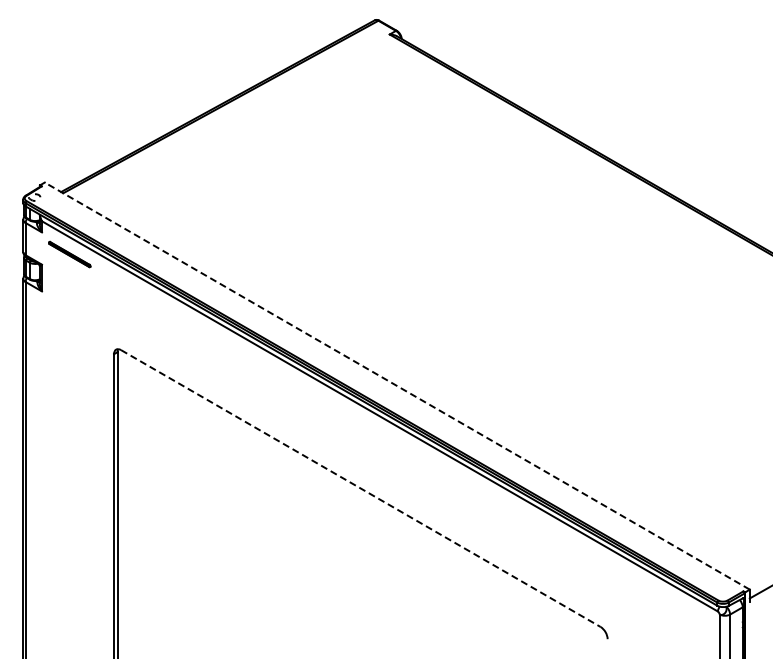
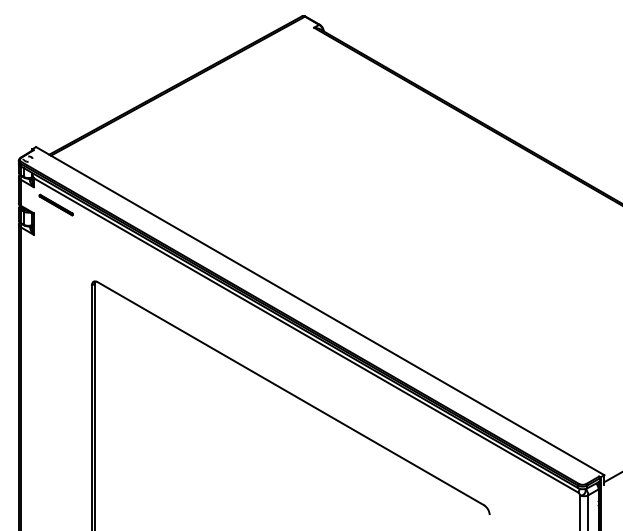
line: (396, 385) -> (319, 310), dashed -> solid
line: (360, 488) -> (290, 393), dashed -> solid

